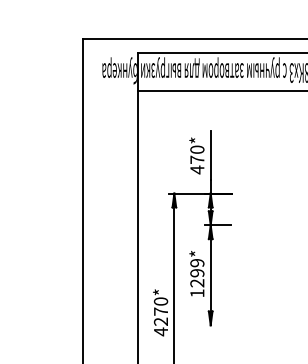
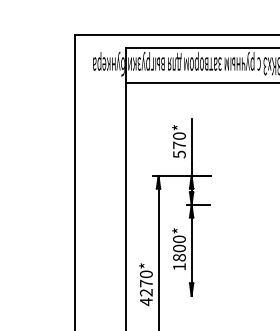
text: (197, 169) -> (179, 154), 470* -> 570*
text: (197, 273) -> (179, 248), 1299* -> 1800*

